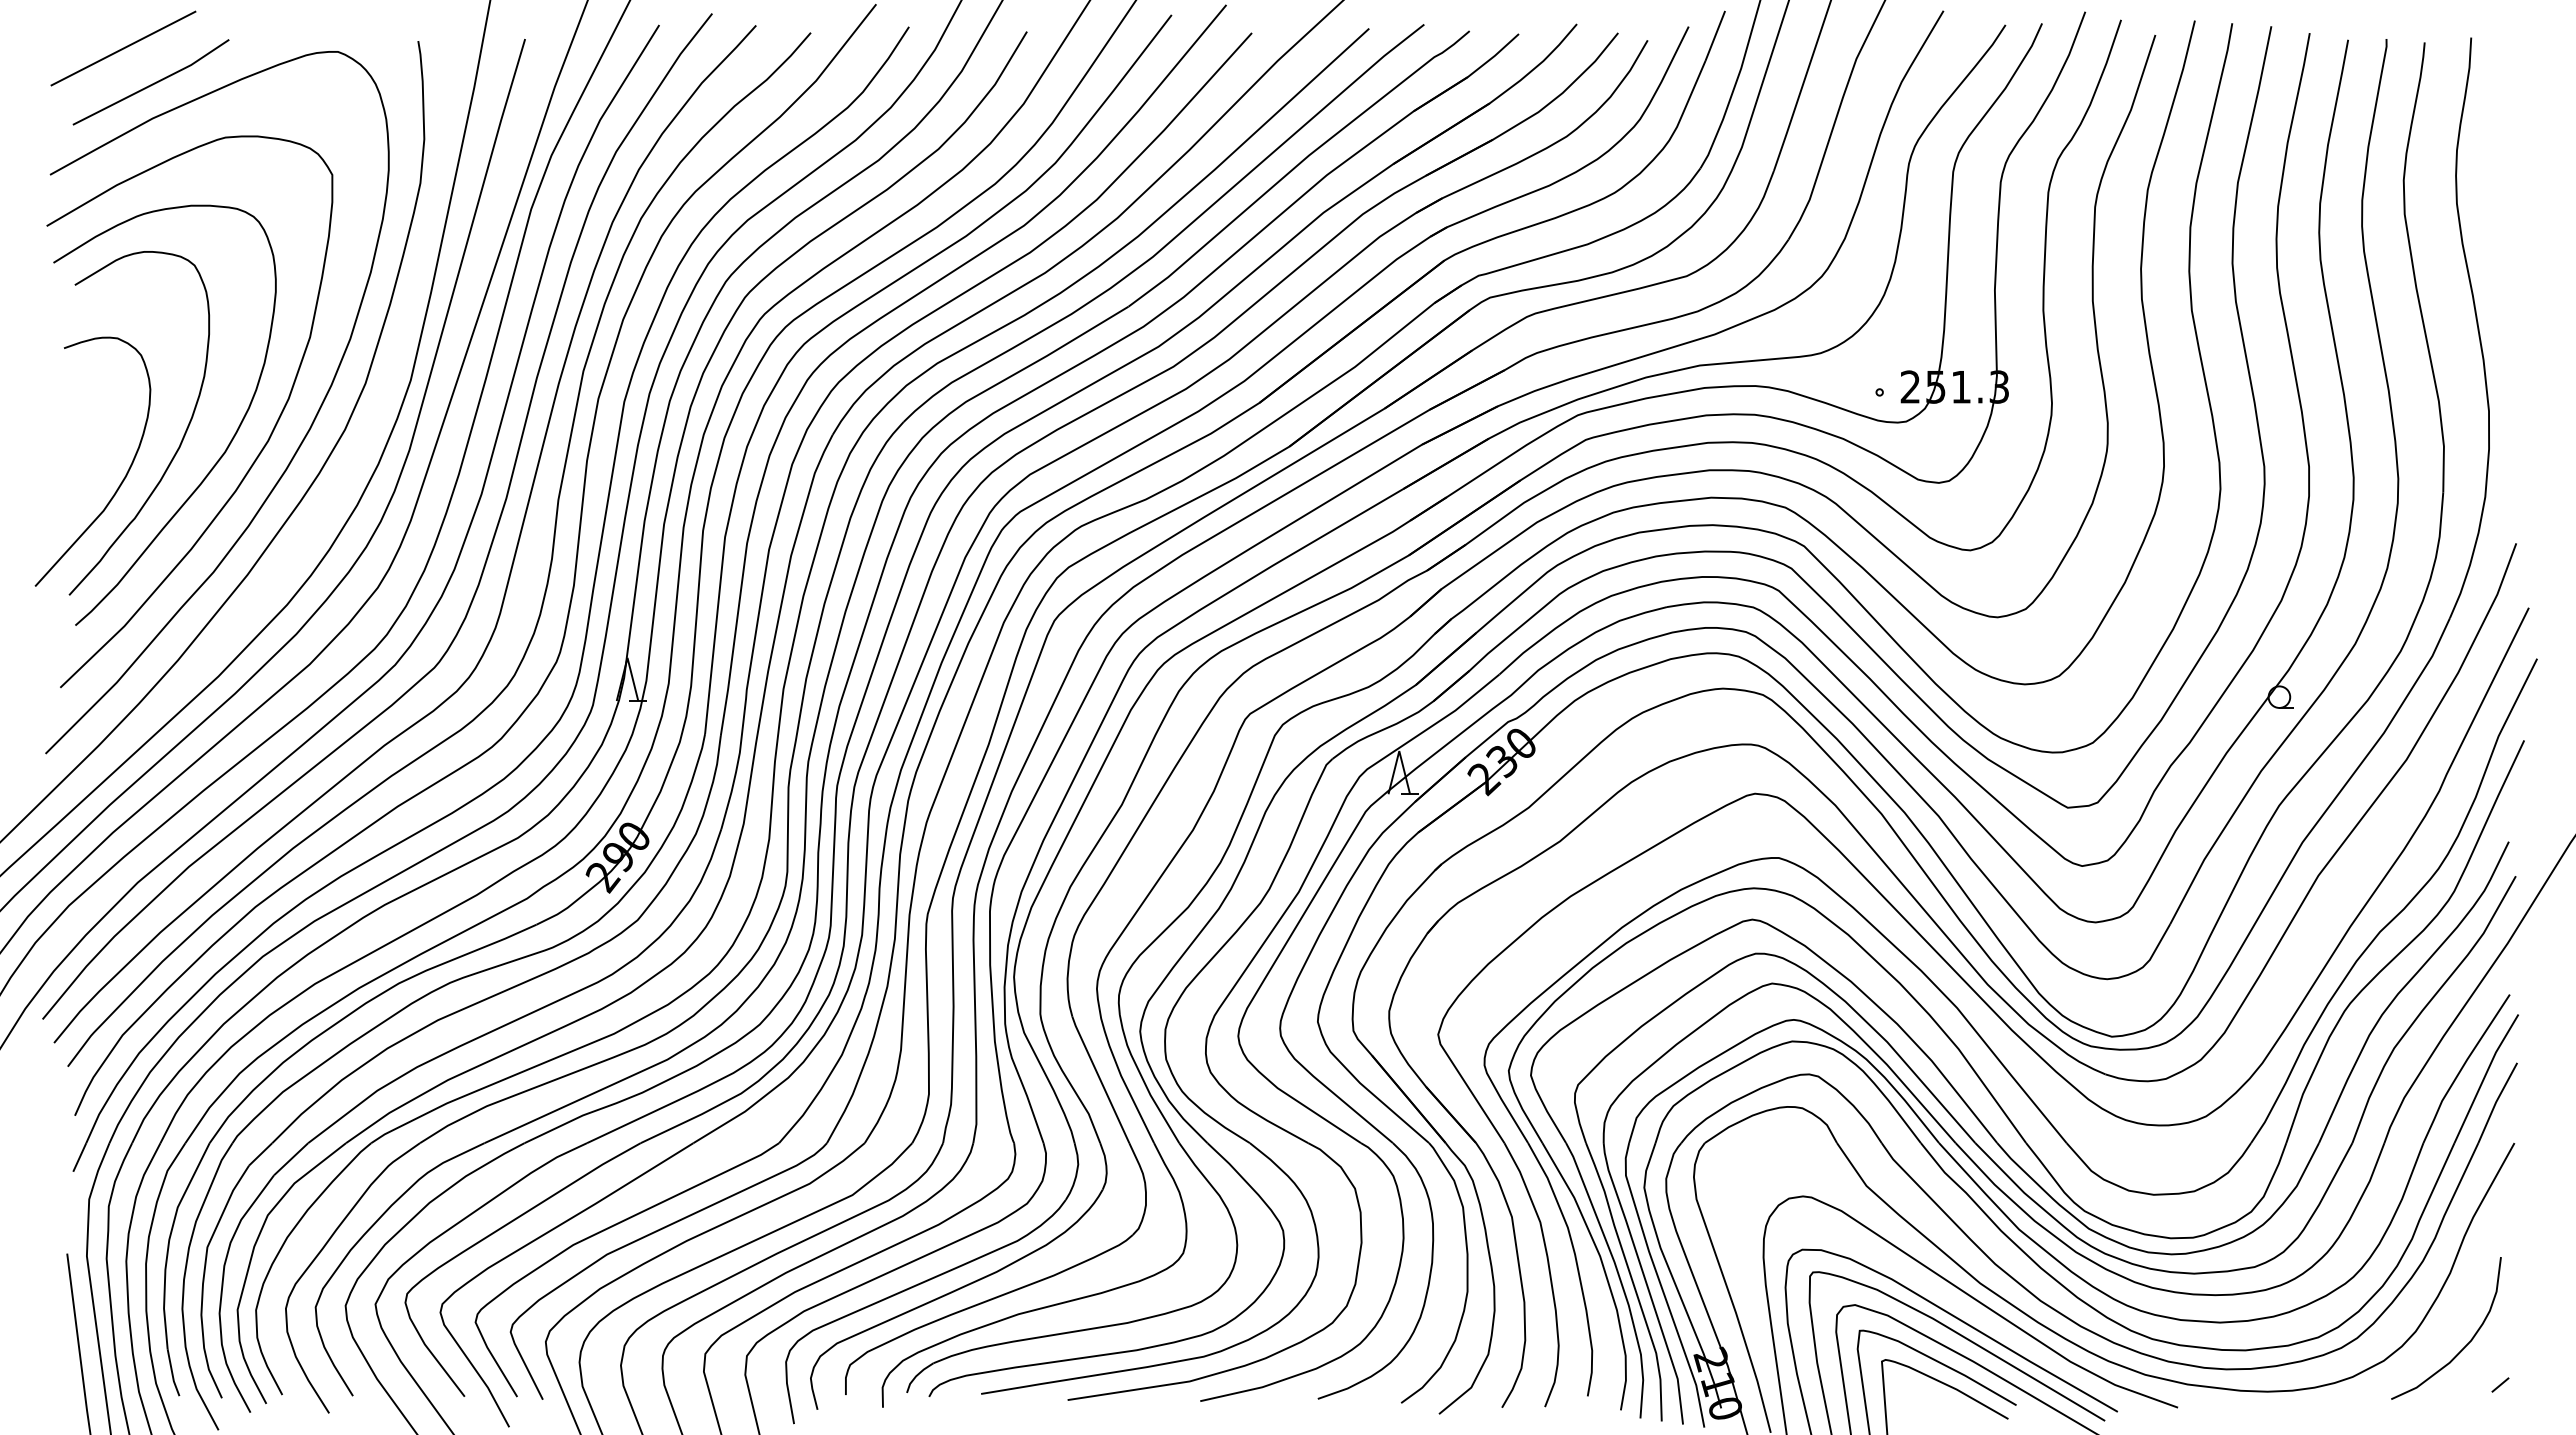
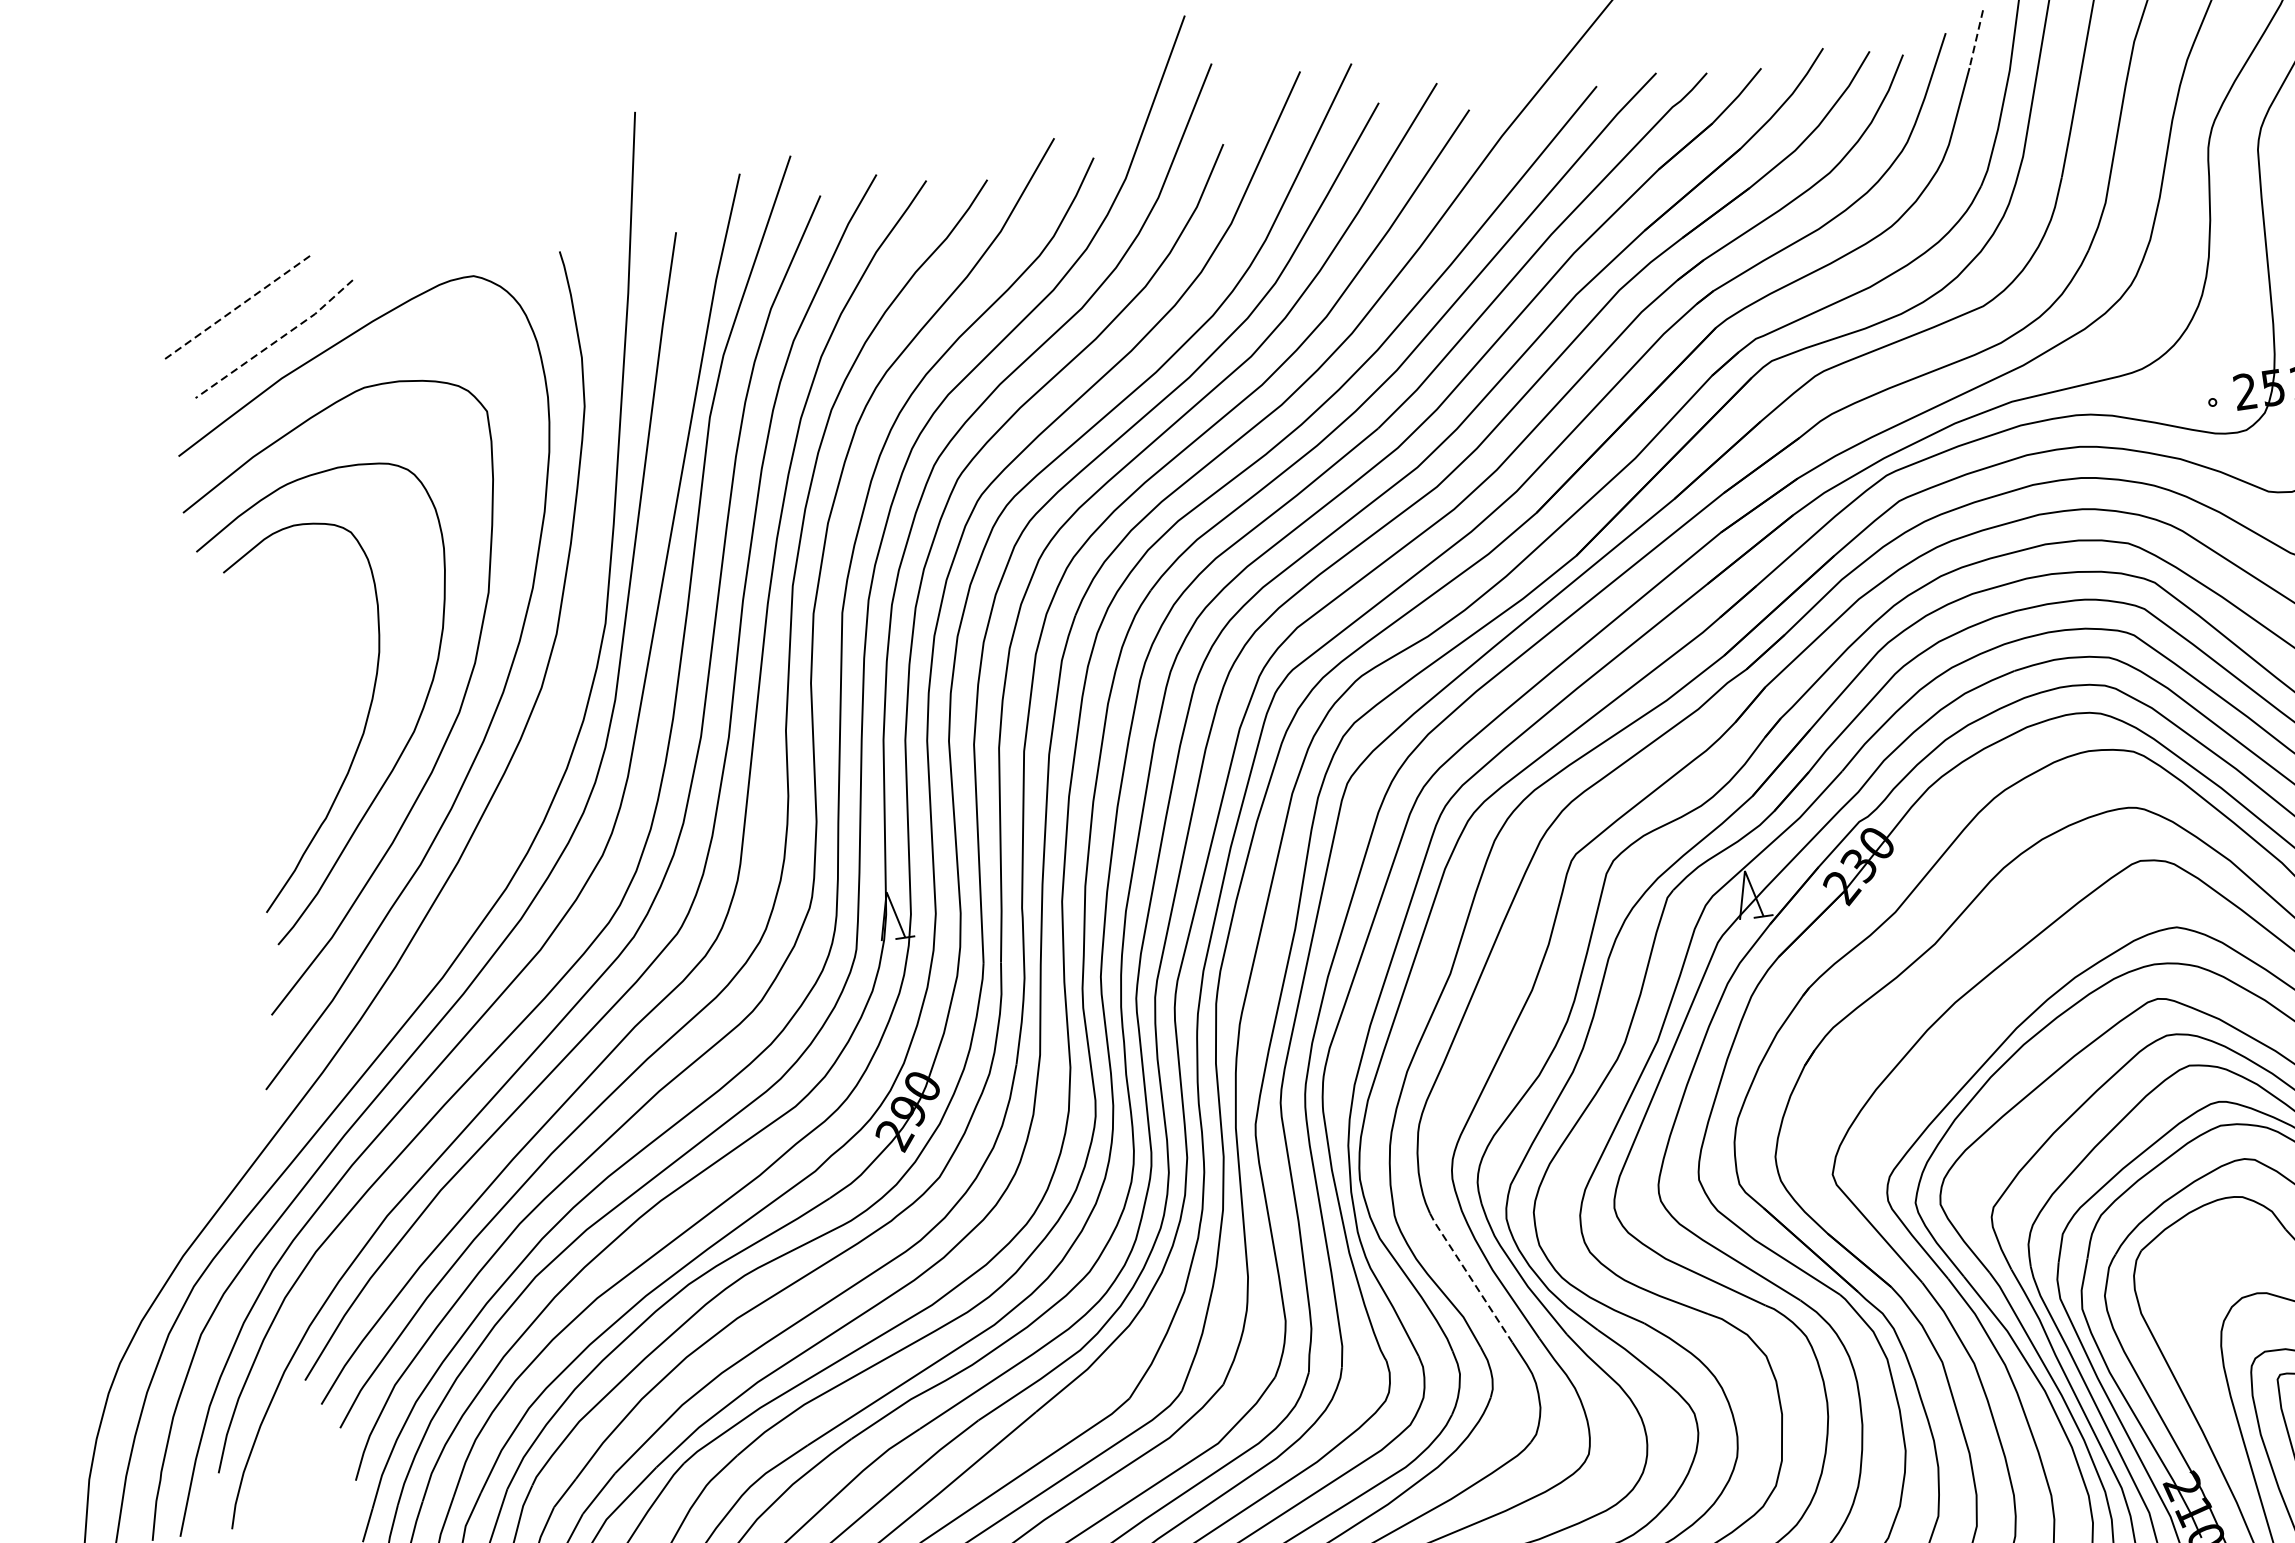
line: (1715, 35) -> (1976, 38), solid -> dashed
line: (123, 48) -> (238, 306), solid -> dashed
line: (152, 84) -> (276, 341), solid -> dashed
curve: (122, 479) -> (306, 777), removed
line: (1100, 1079) -> (1470, 1277), solid -> dashed

